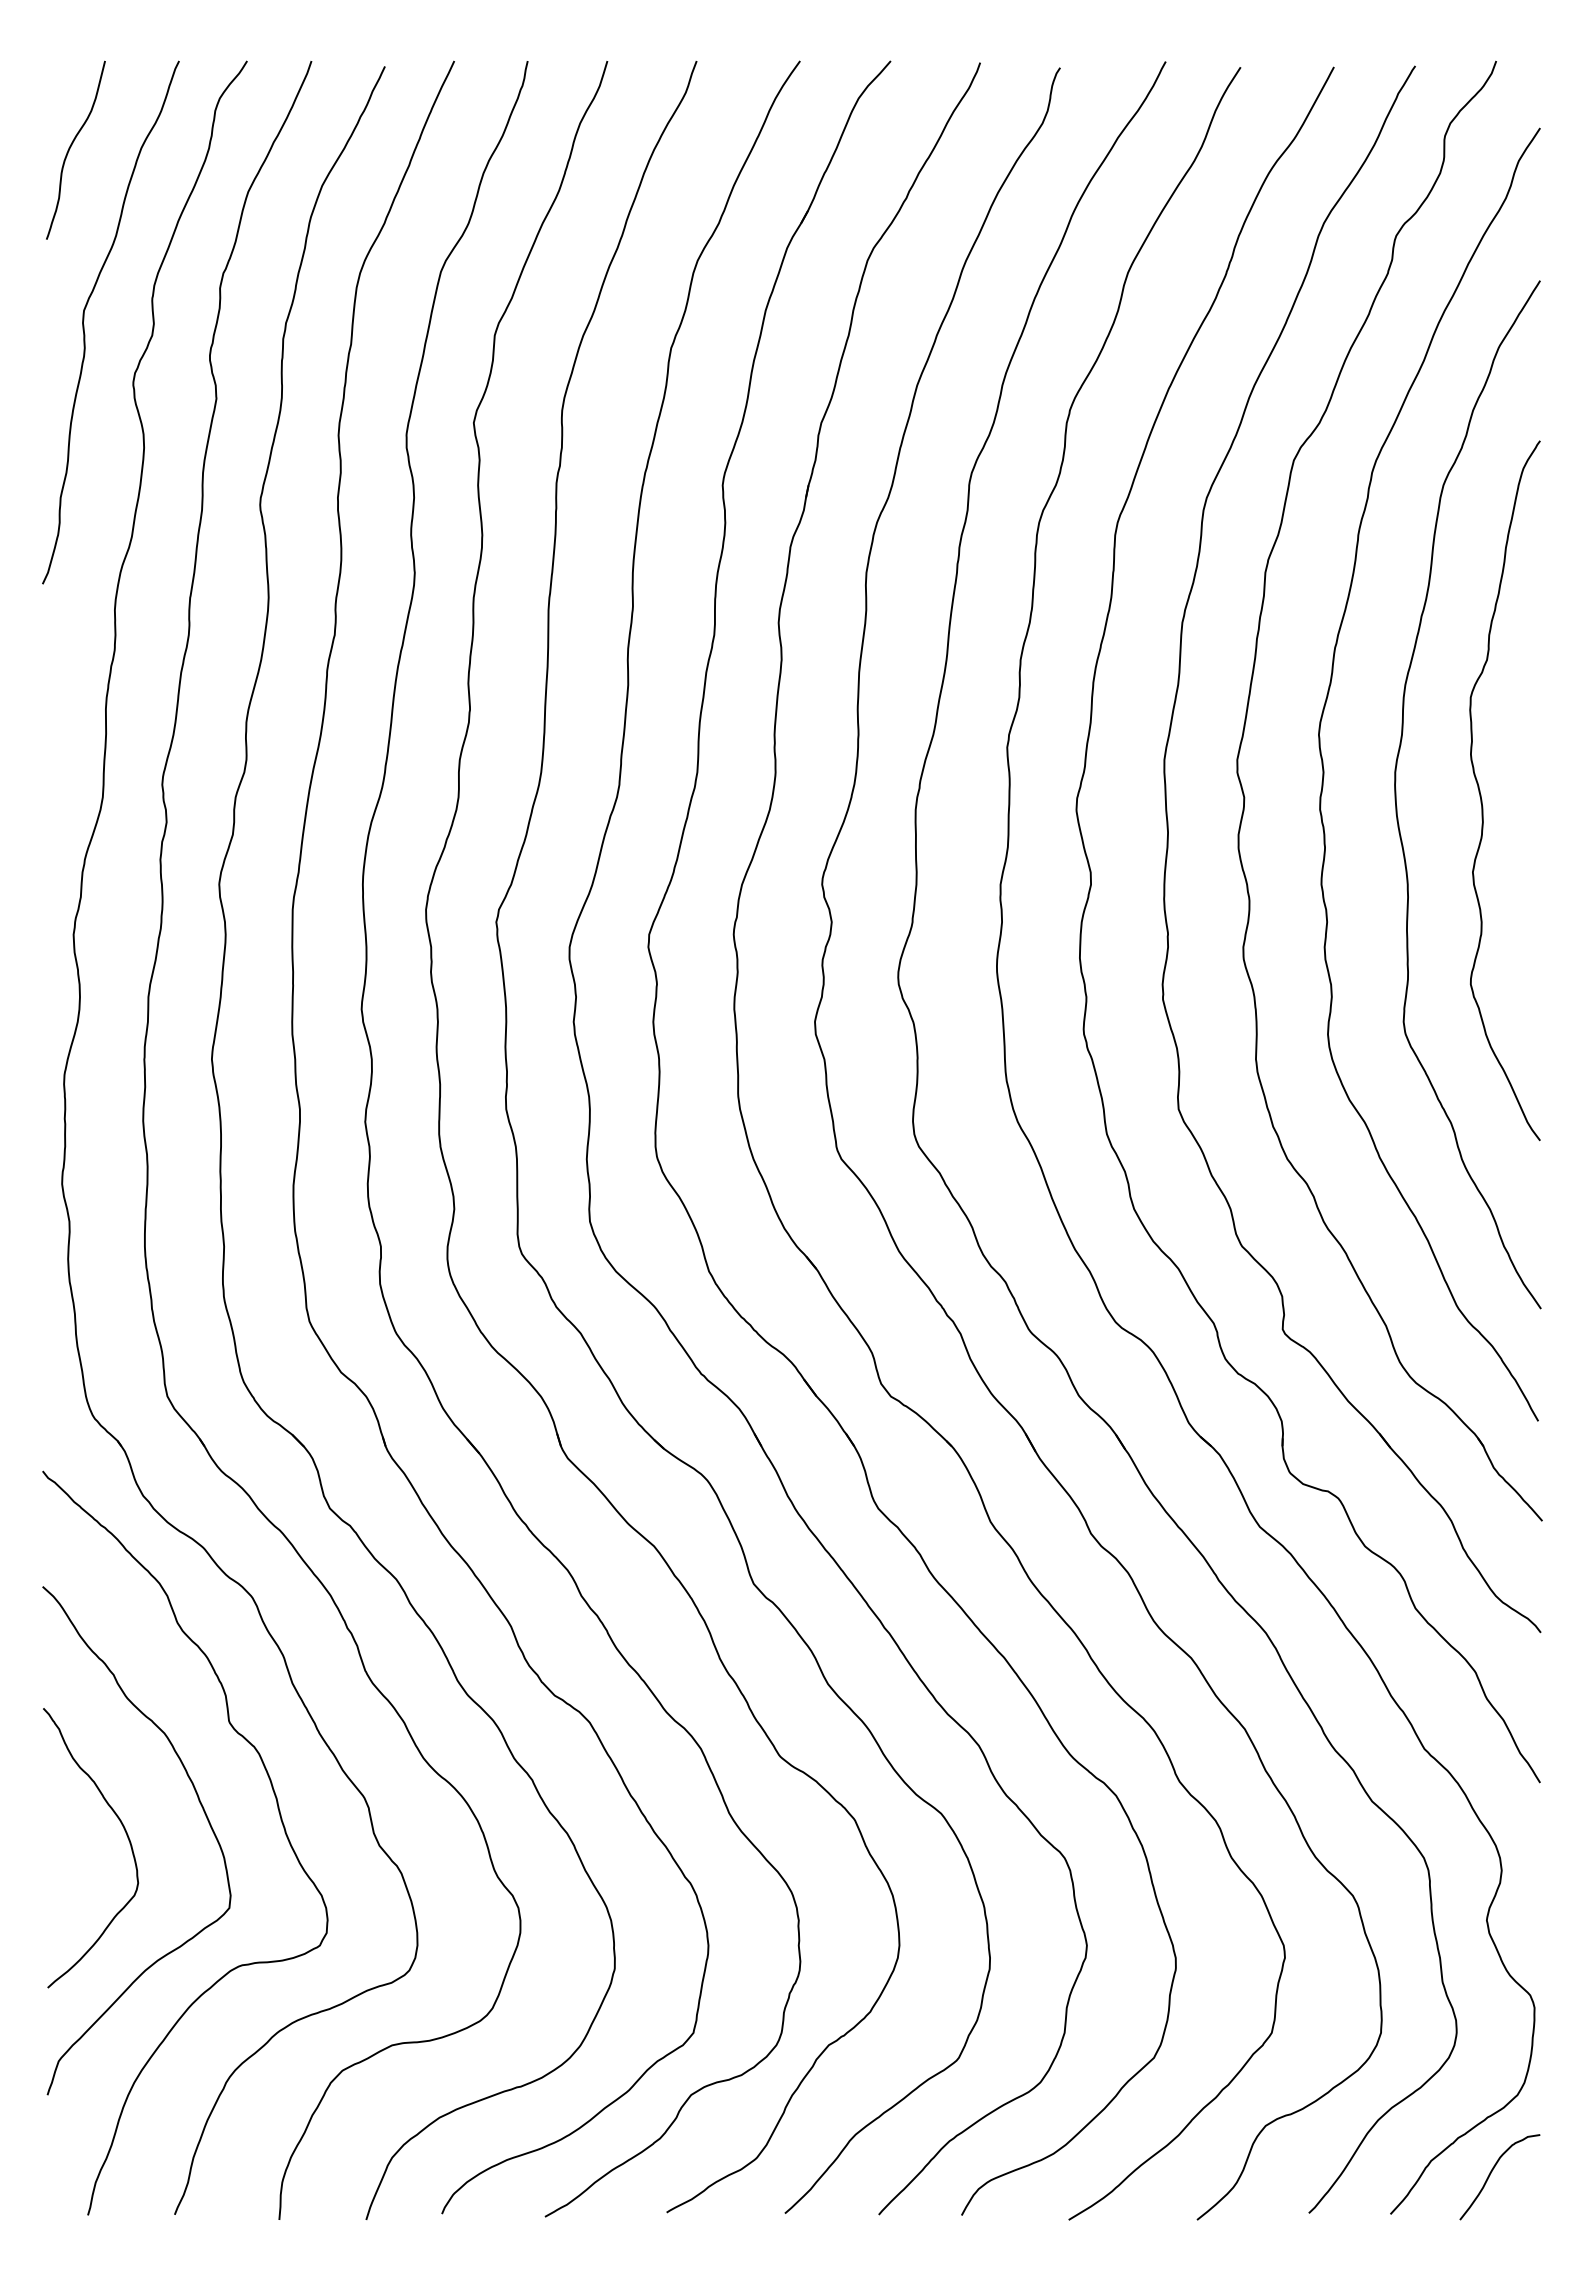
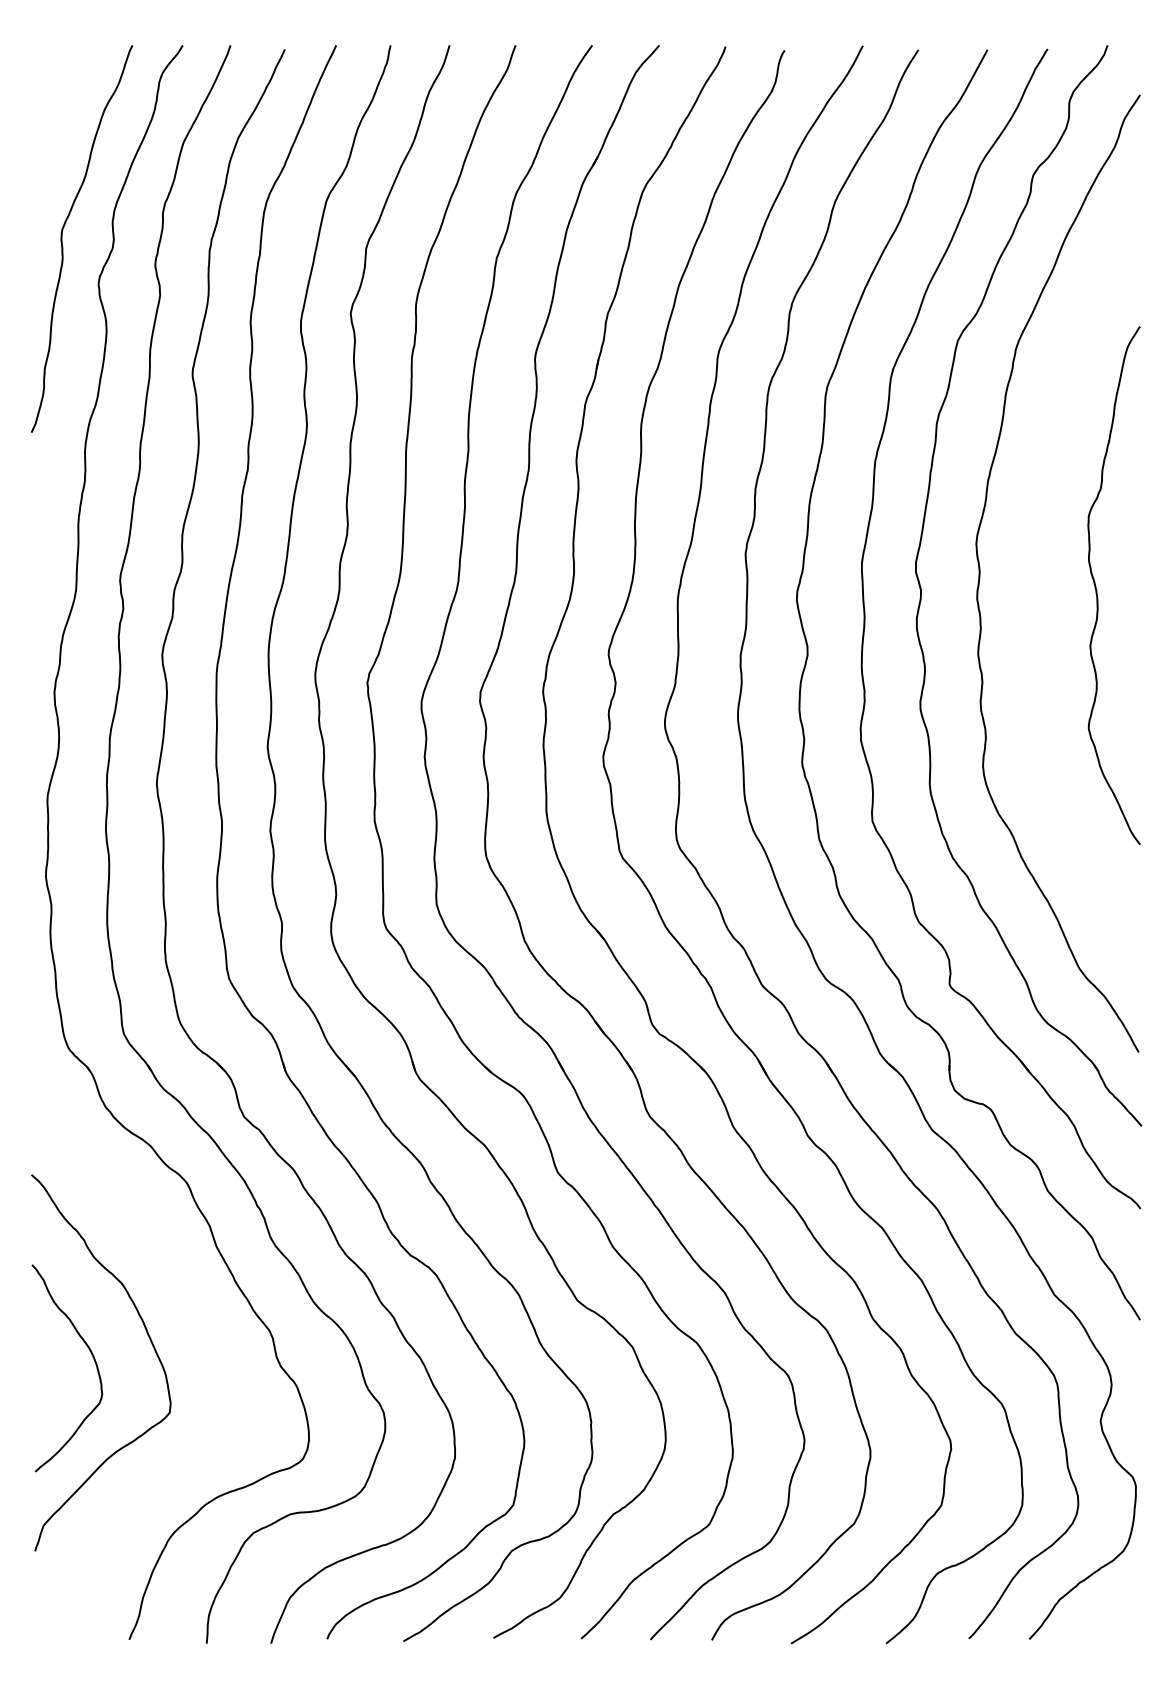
curve: (72, 145) -> (53, 107), removed
curve: (1396, 794) -> (1033, 588), removed
curve: (280, 1820) -> (207, 1347), removed
curve: (1491, 2173) -> (1104, 1609), removed

